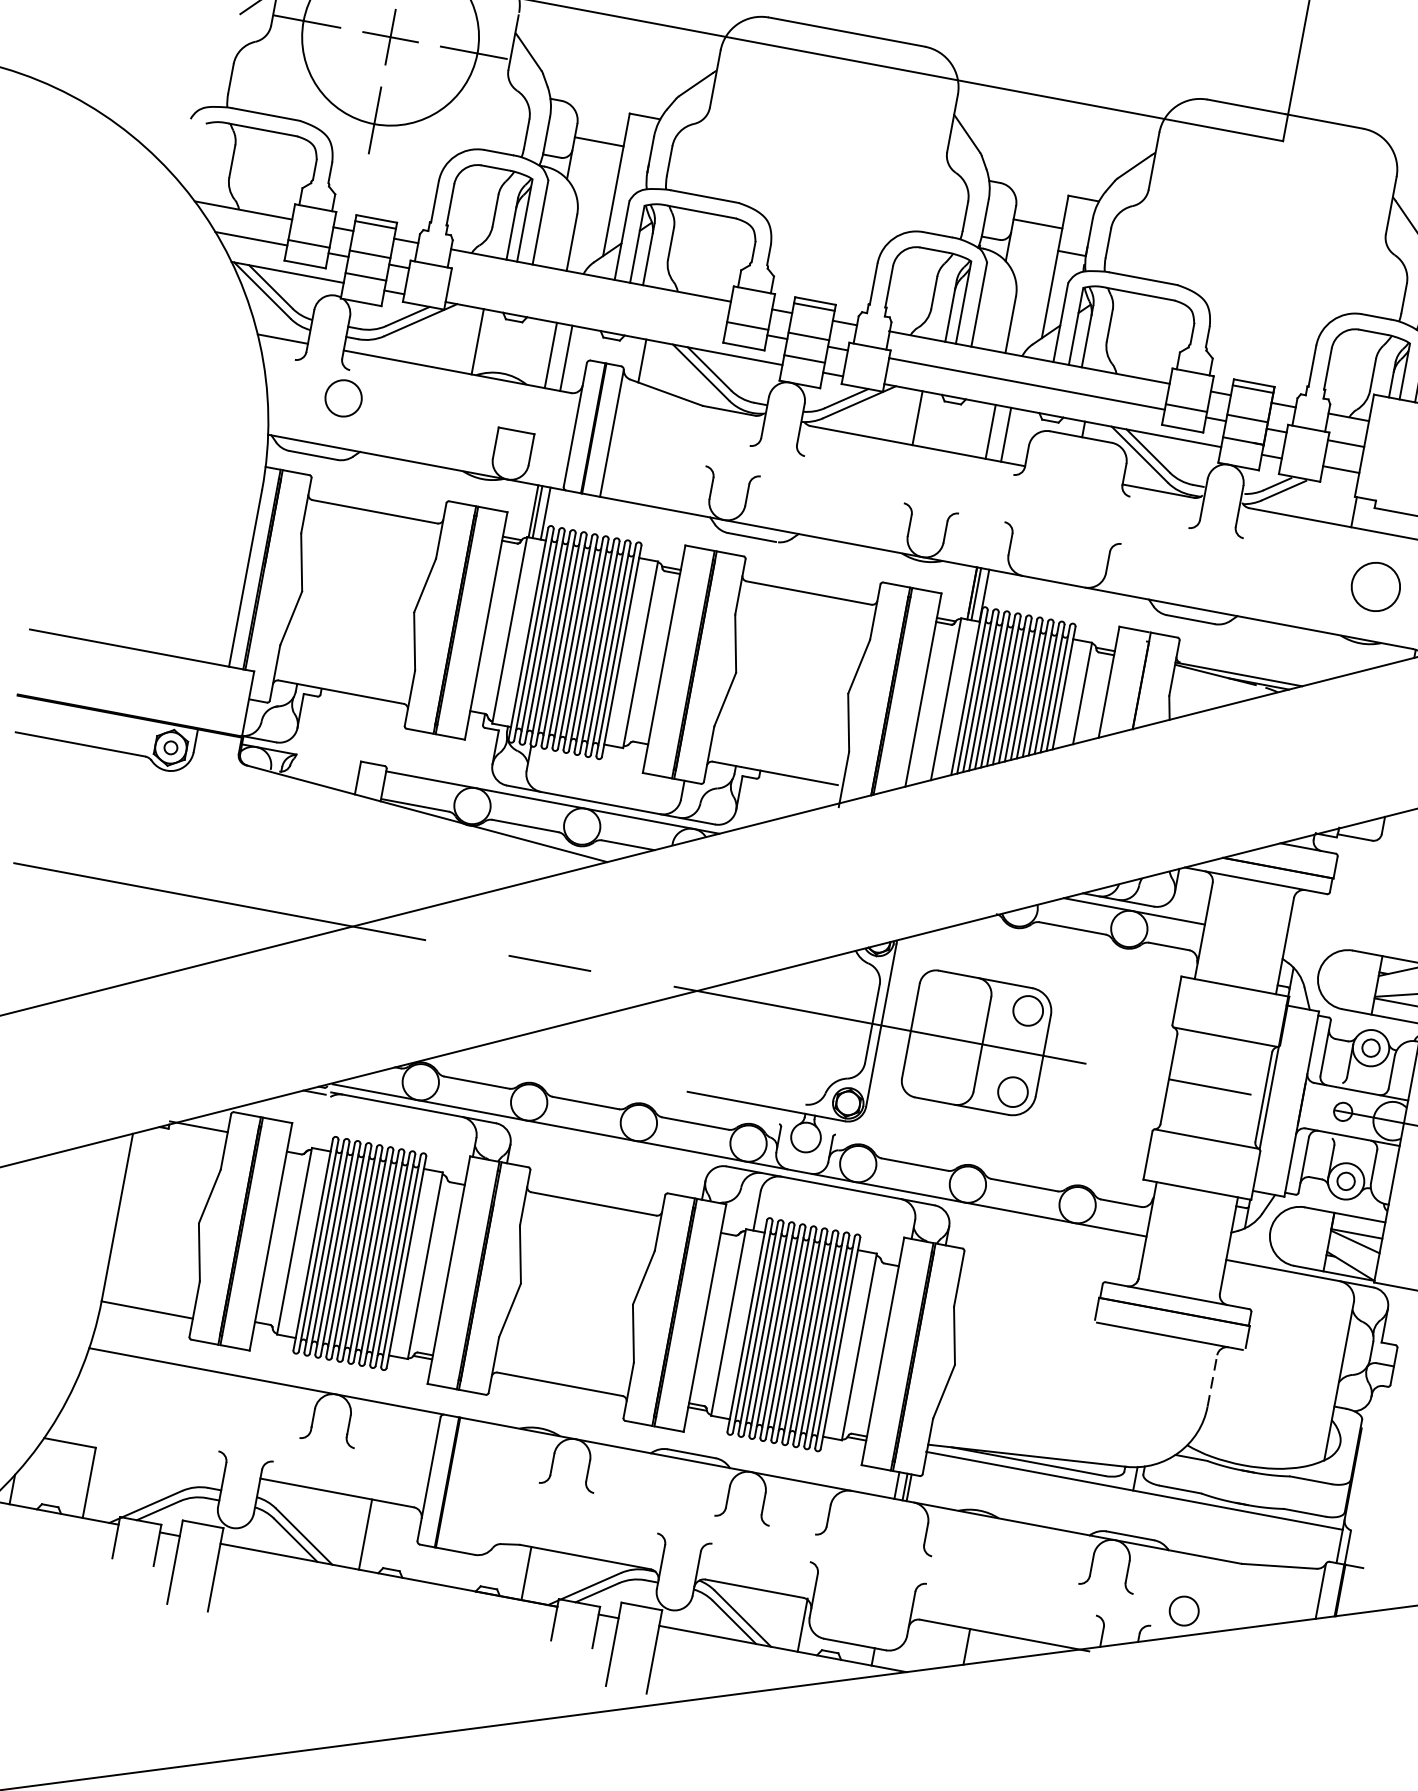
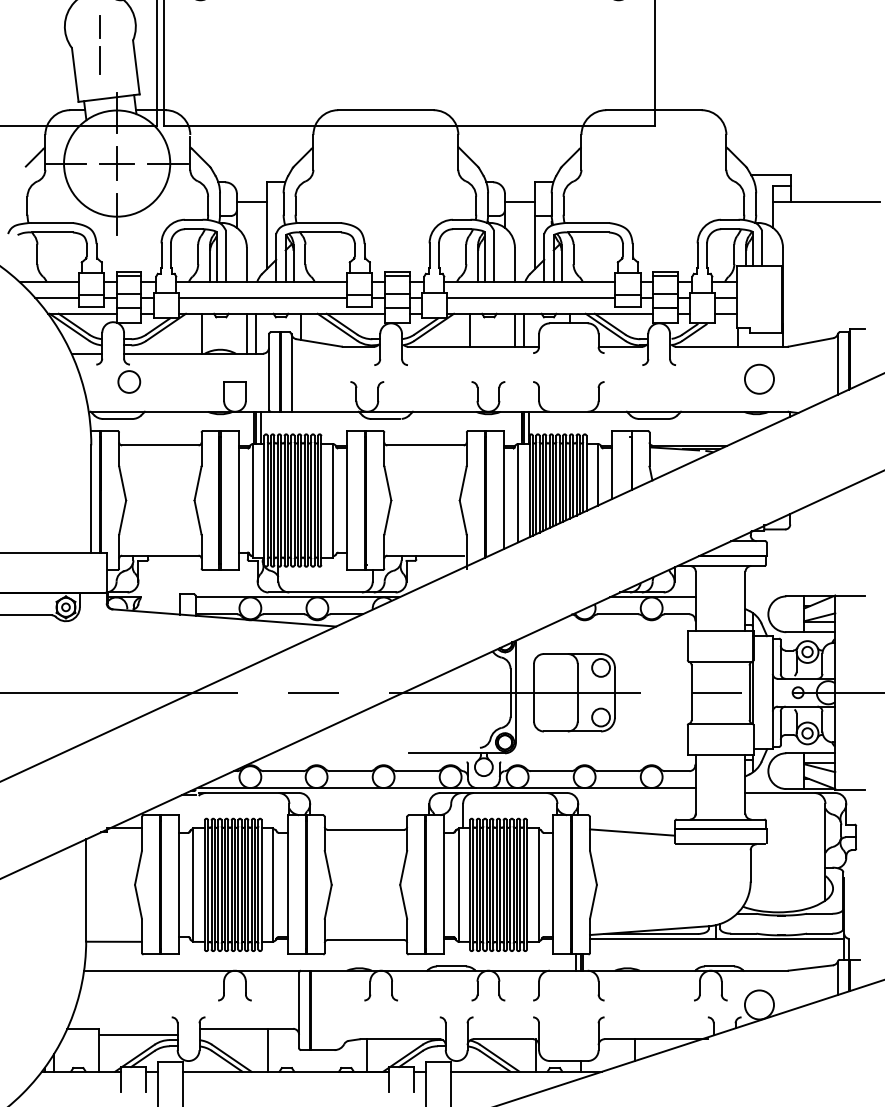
line: (587, 300) -> (262, 297), added
line: (1027, 1289) -> (631, 832), added
line: (1212, 1380) -> (750, 865), dashed -> solid
line: (158, 1470) -> (138, 1035), added
circle: (1182, 1610) -> (758, 1004), size x1.67

